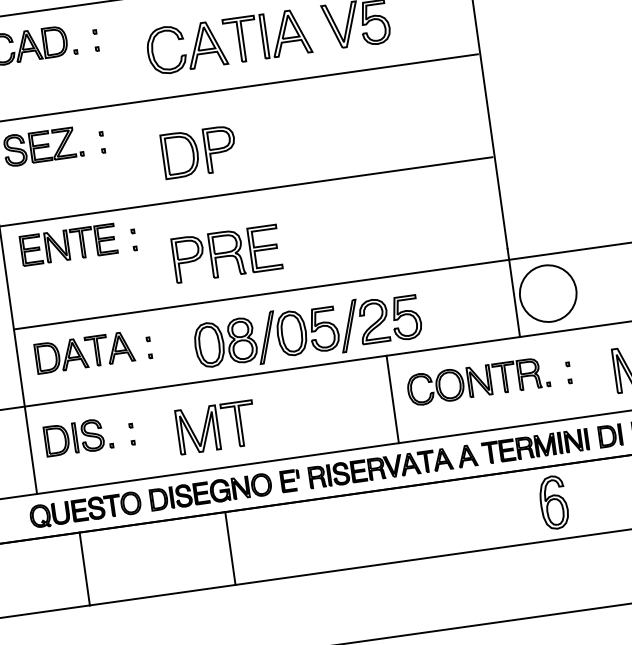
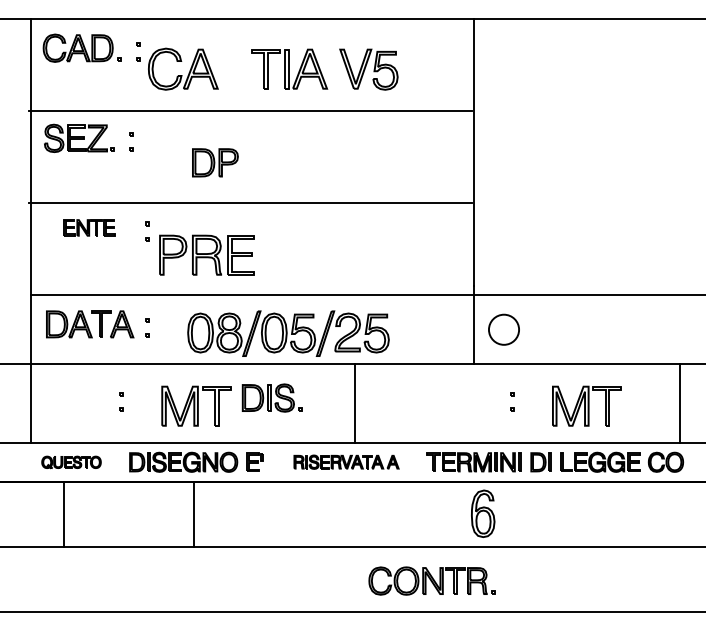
part: (193, 47) -> (189, 70), moved
part: (199, 151) -> (215, 162), size x0.7
part: (68, 244) -> (89, 227), size x0.6
part: (226, 253) -> (206, 254), moved
circle: (547, 293) -> (503, 329), size x0.6
part: (477, 380) -> (431, 580), moved
part: (77, 436) -> (271, 397), moved
part: (392, 465) -> (346, 461), size x0.7
part: (85, 509) -> (71, 462), size x0.6

